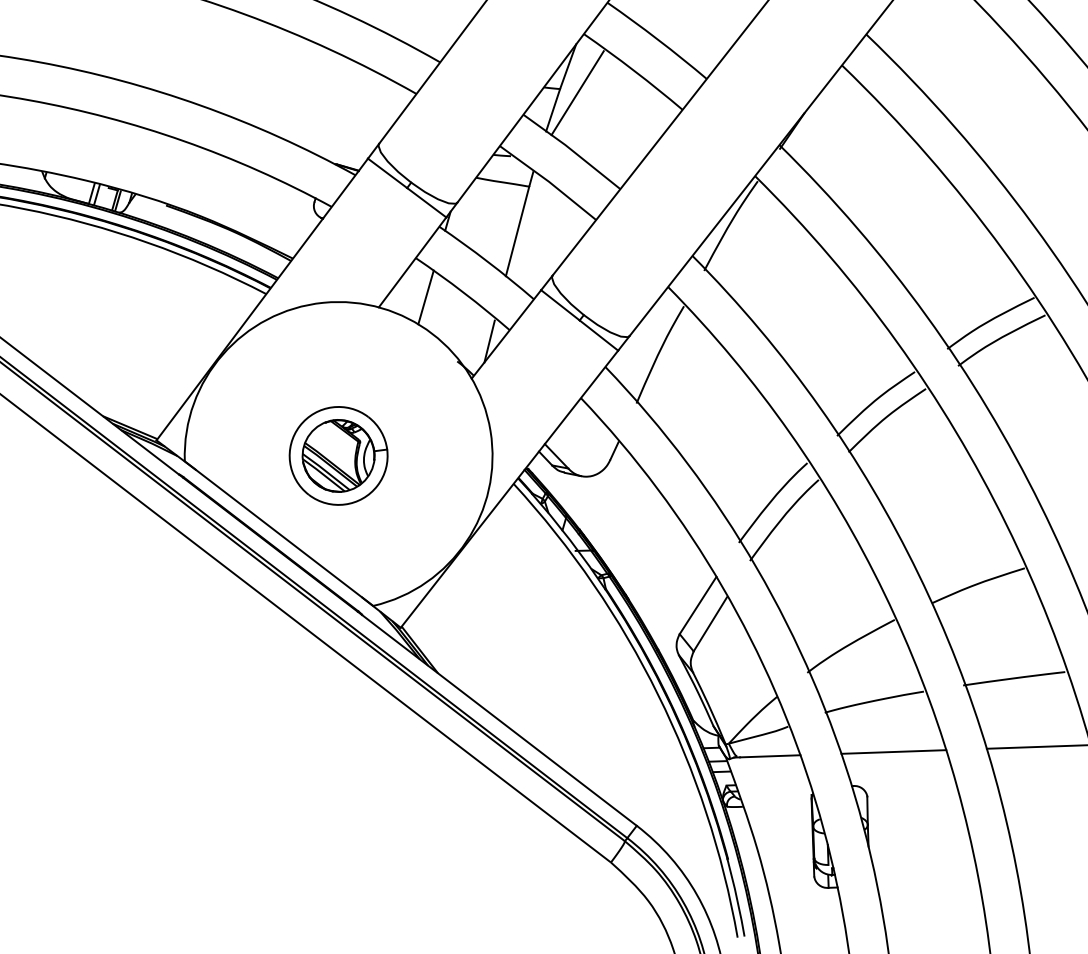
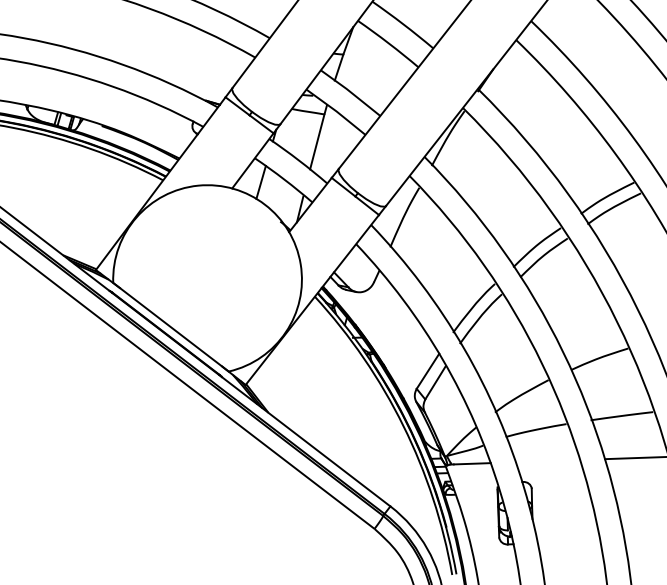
line: (578, 92) -> (354, 56), removed
part: (338, 455) -> (207, 279), removed
line: (892, 752) -> (547, 461), removed

